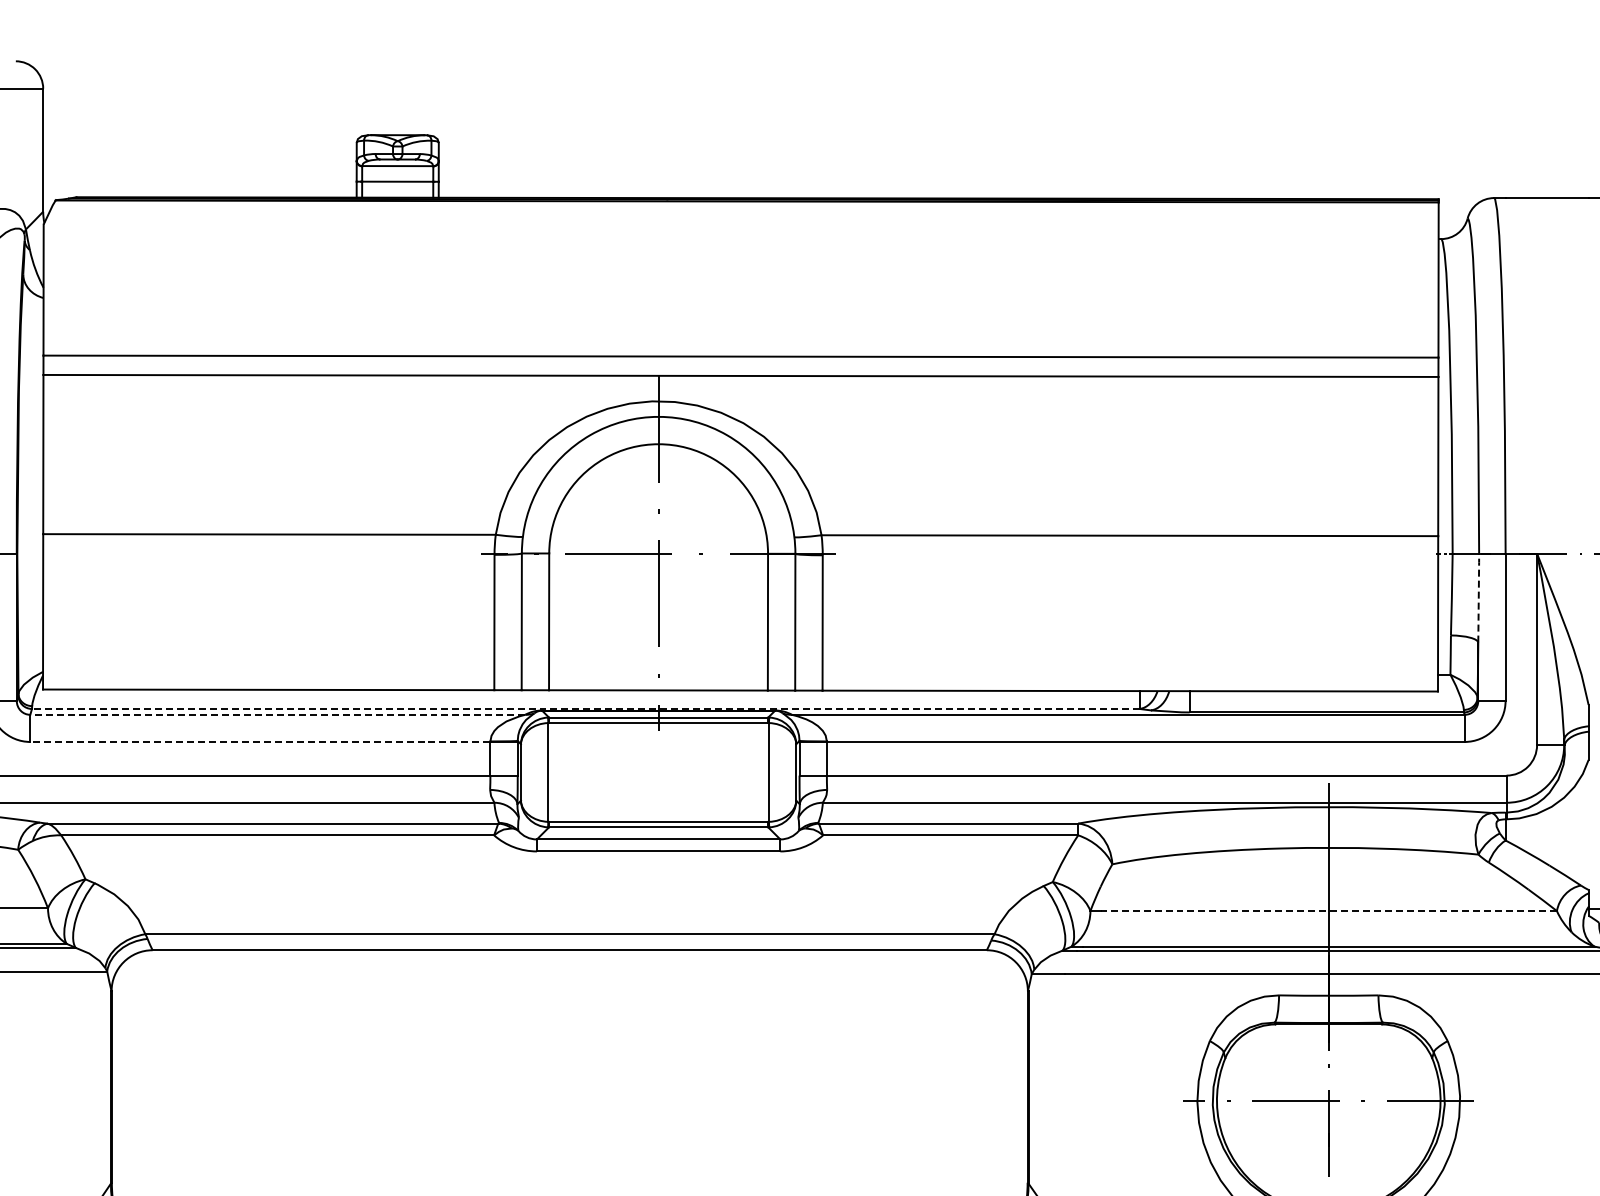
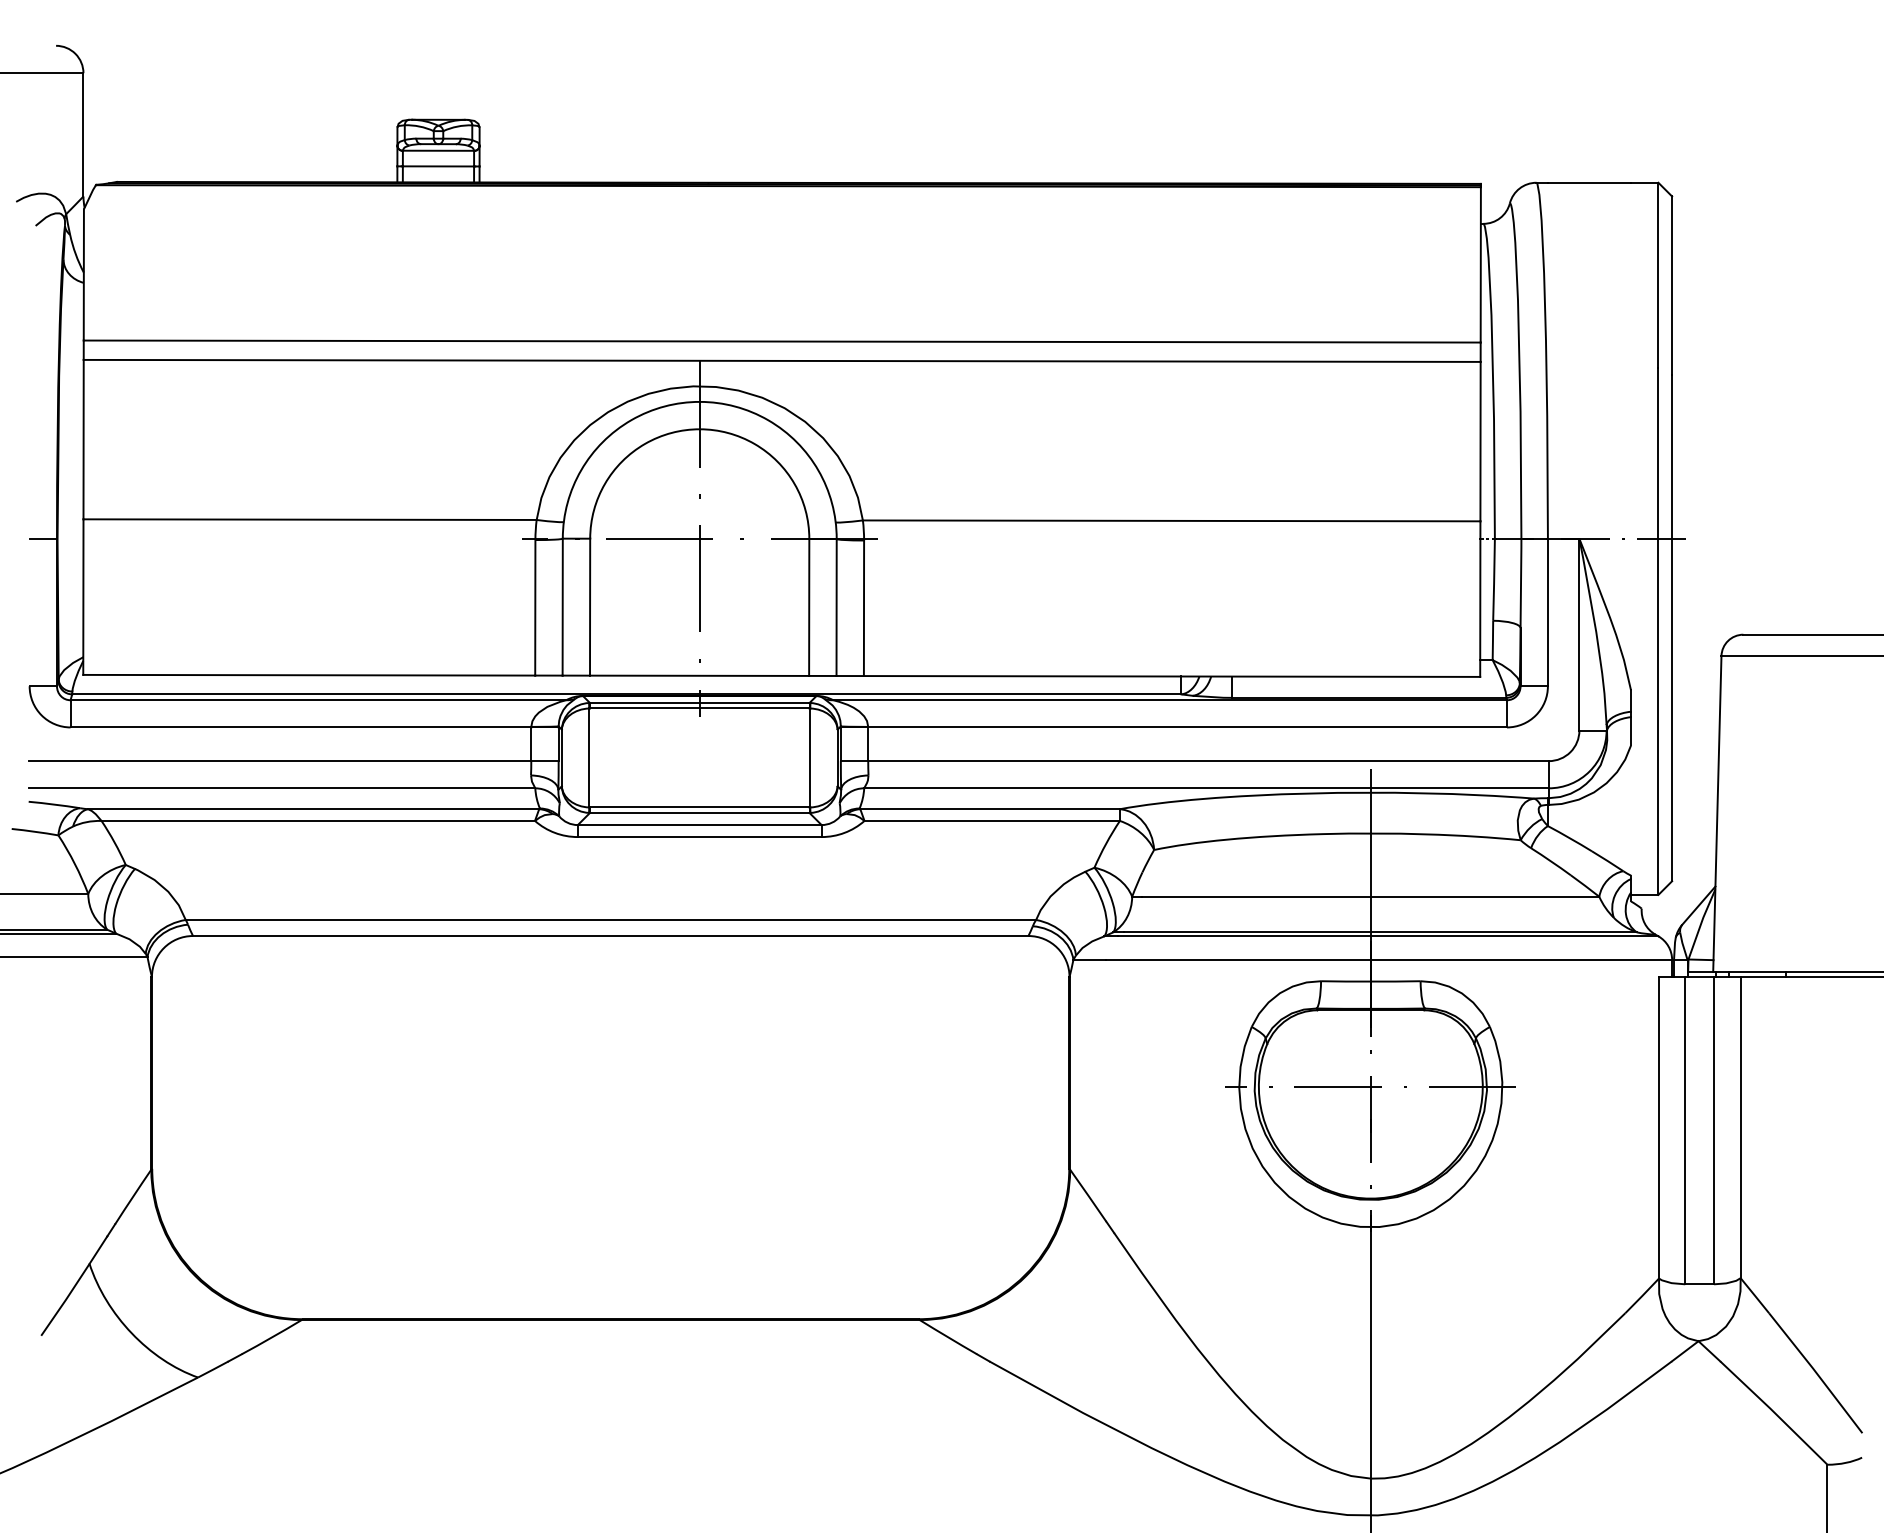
line: (1479, 597) -> (1521, 582), dashed -> solid
line: (585, 709) -> (626, 694), dashed -> solid
line: (277, 715) -> (318, 700), dashed -> solid
line: (259, 742) -> (300, 727), dashed -> solid
line: (1328, 910) -> (1370, 896), dashed -> solid

